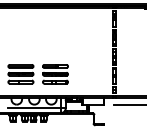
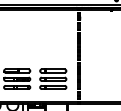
part: (89, 74) -> (52, 79), added

